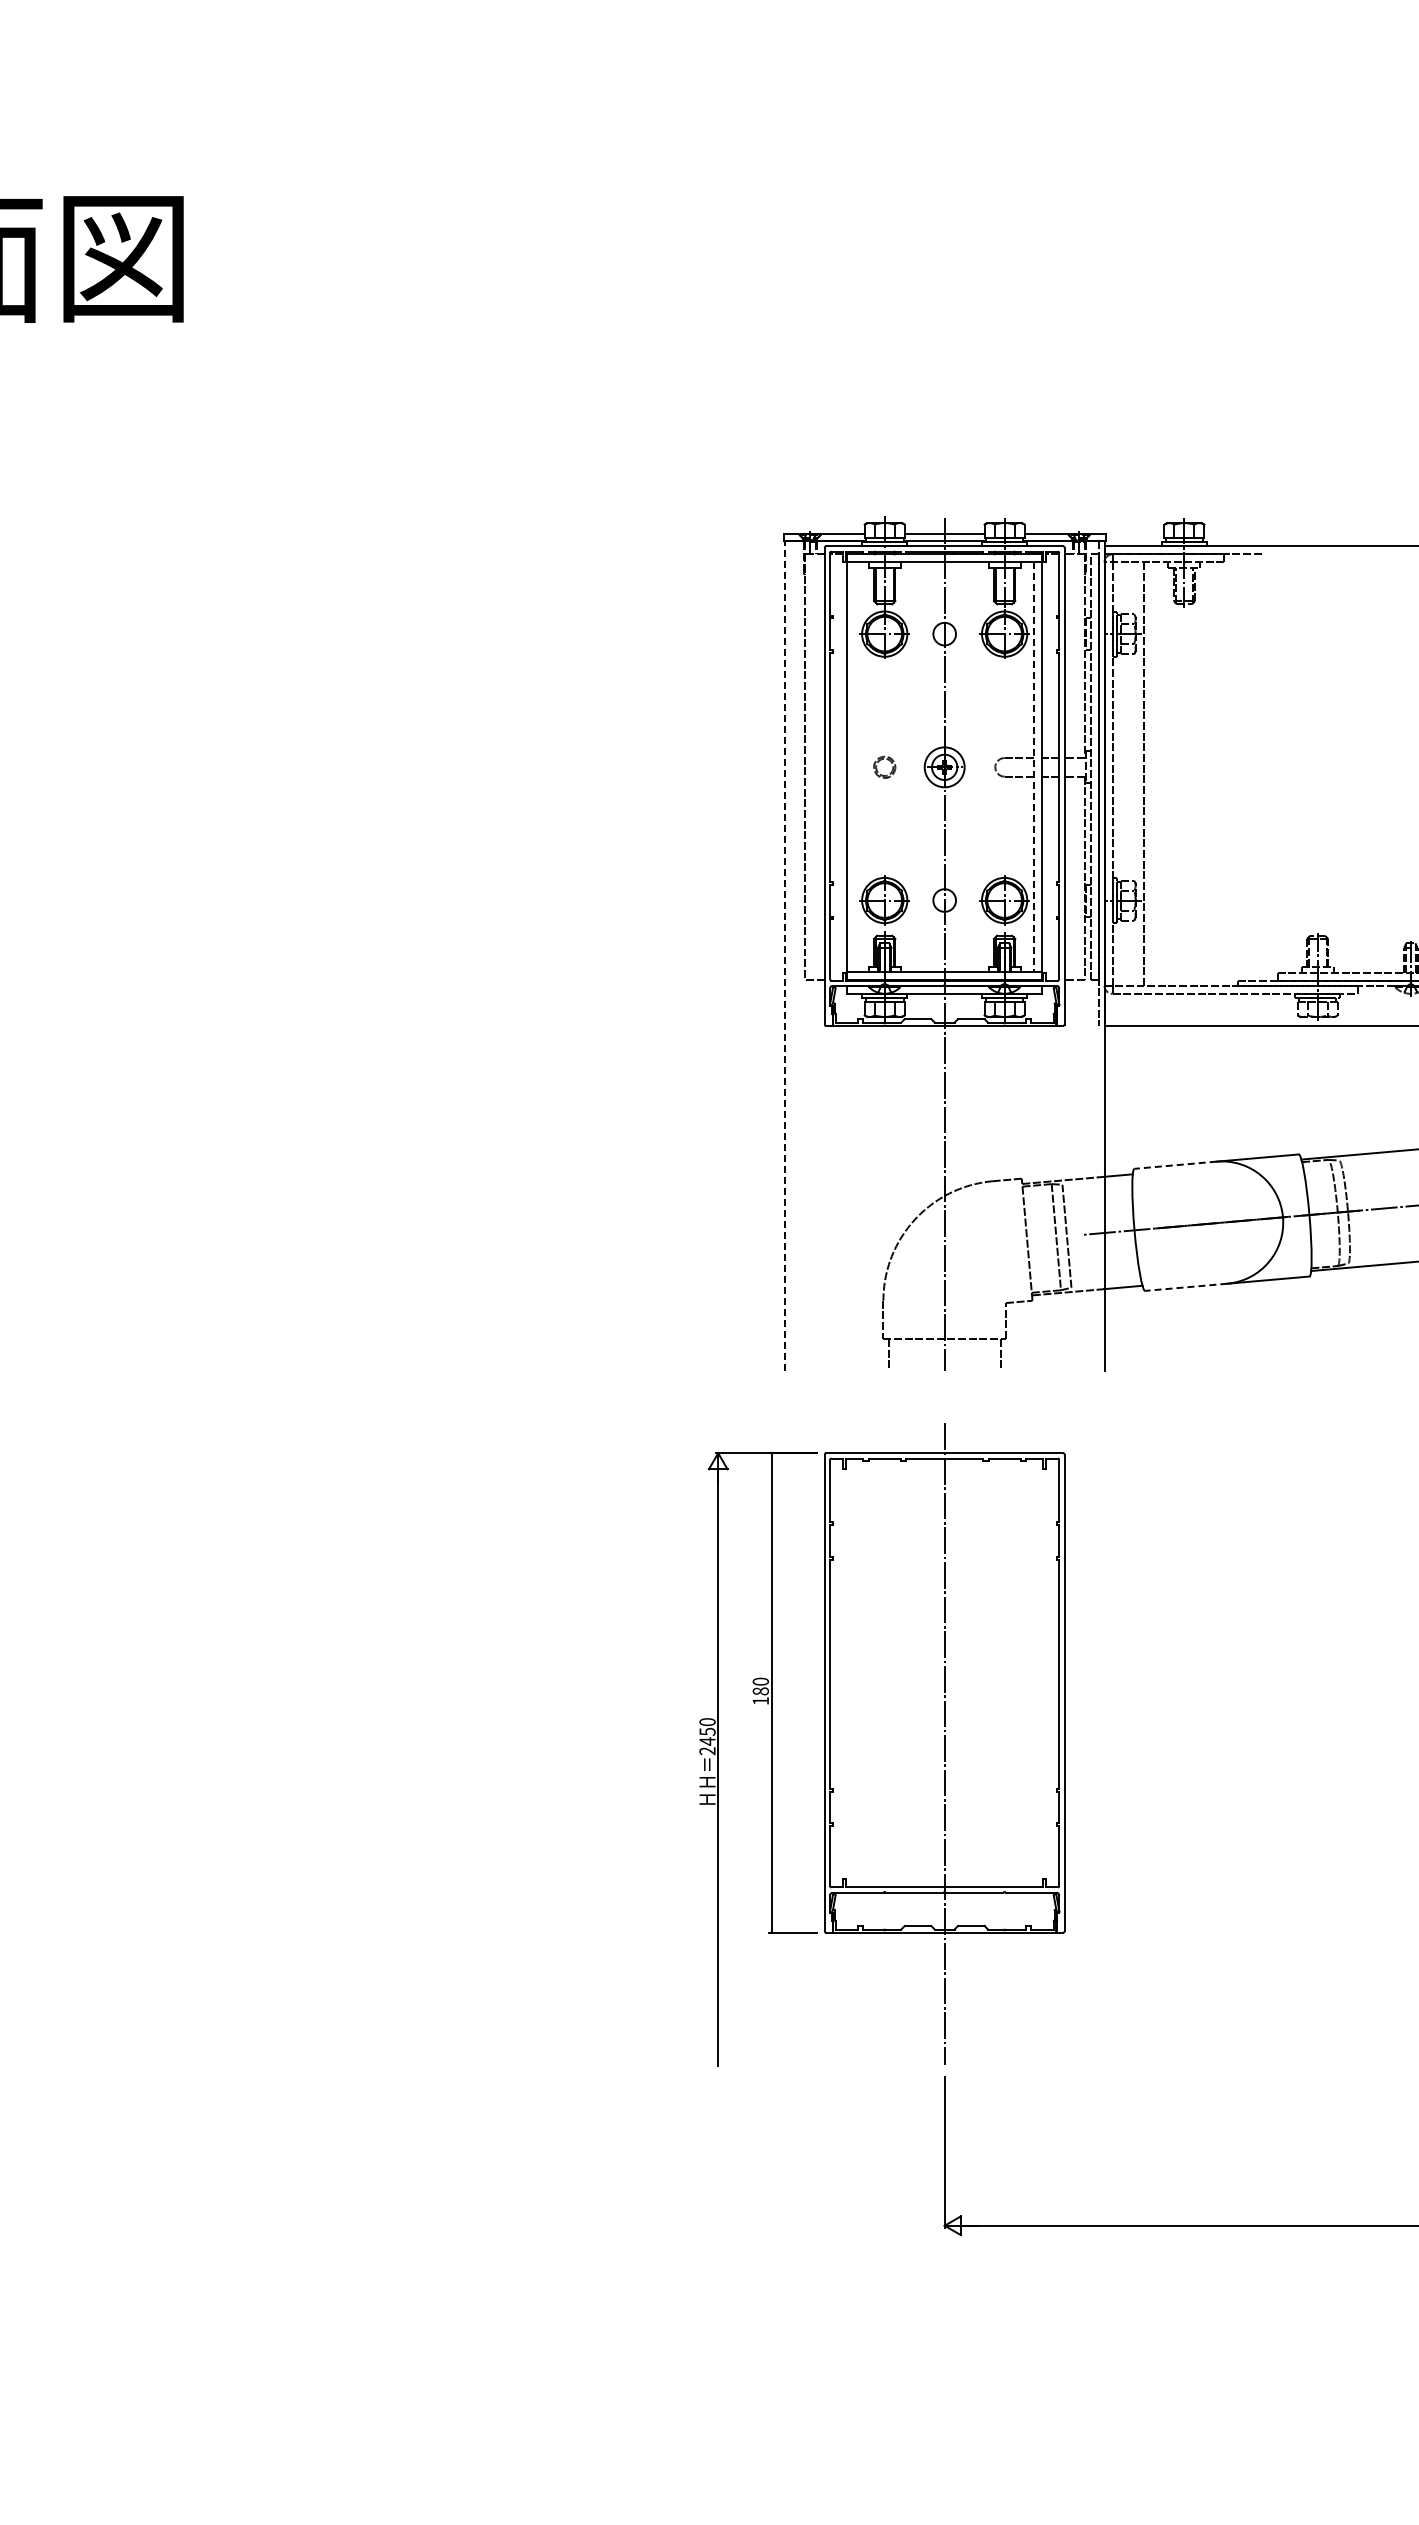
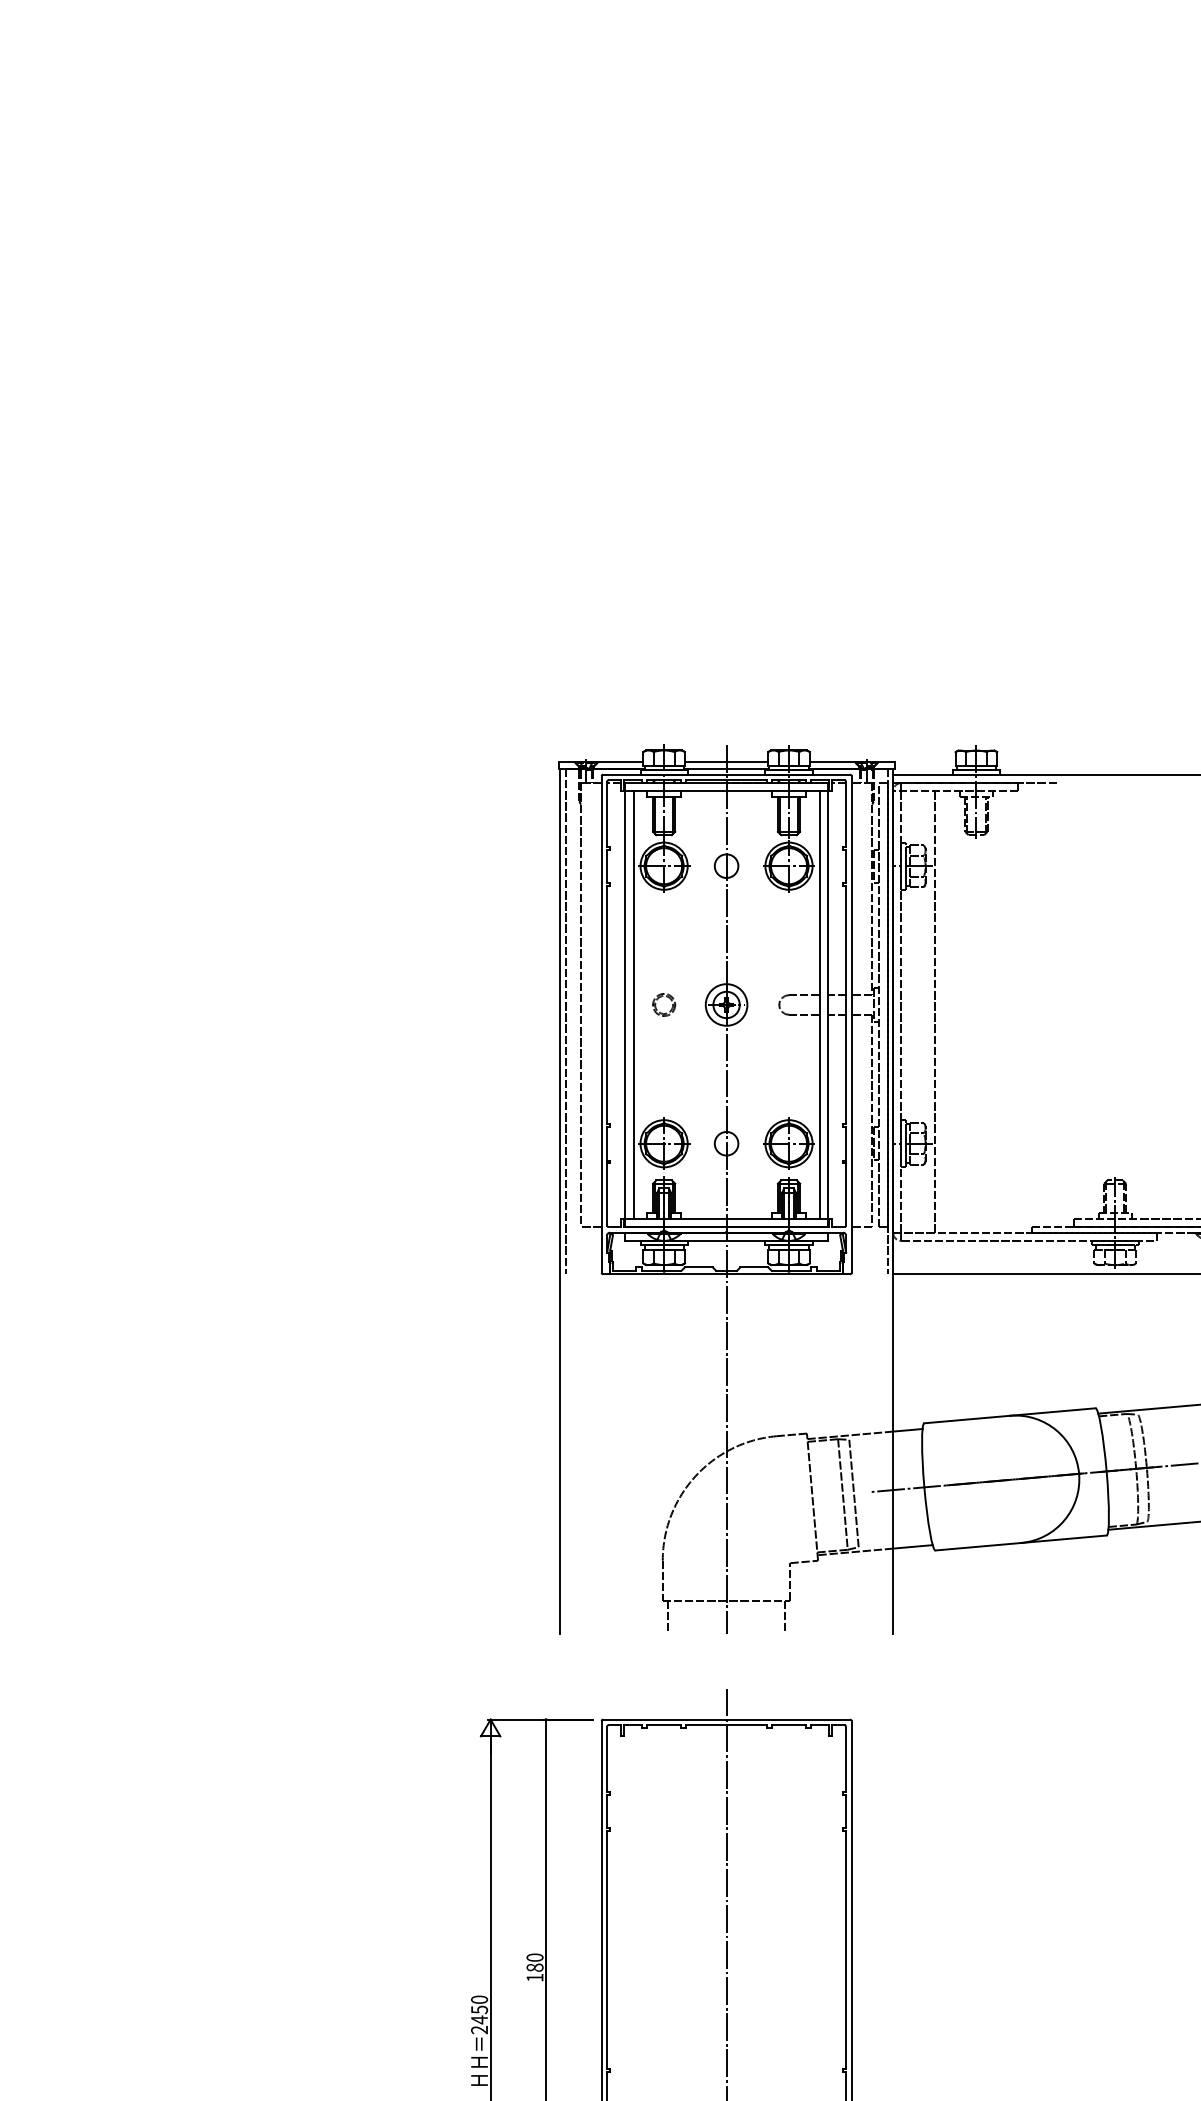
line: (855, 767) -> (633, 1005), added
line: (1033, 767) -> (819, 1005), dashed -> solid
line: (790, 782) -> (565, 1020), added
line: (784, 955) -> (559, 1201), dashed -> solid
line: (1175, 1165) -> (967, 1419), dashed -> solid
line: (1185, 1287) -> (977, 1546), dashed -> solid

